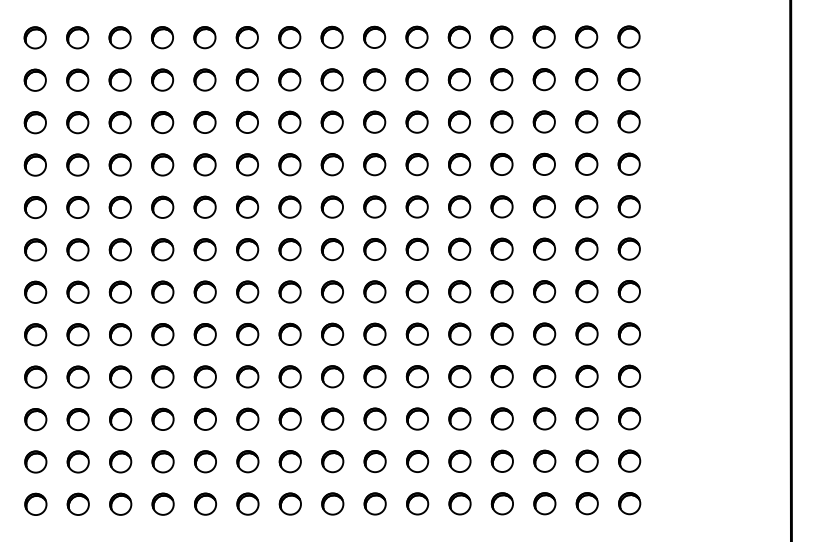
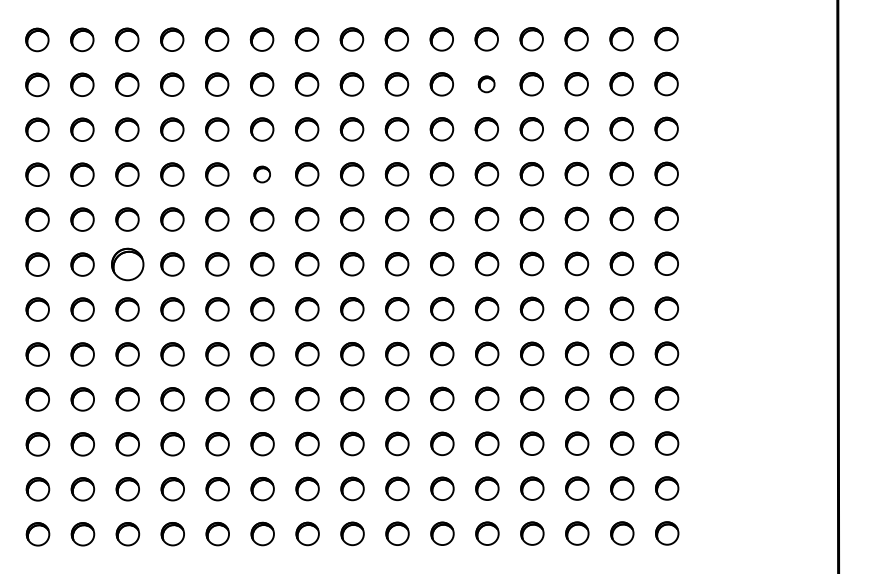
part: (458, 79) -> (485, 84), size x0.7
part: (247, 164) -> (262, 174), size x0.7
part: (119, 249) -> (126, 264), size x1.4

